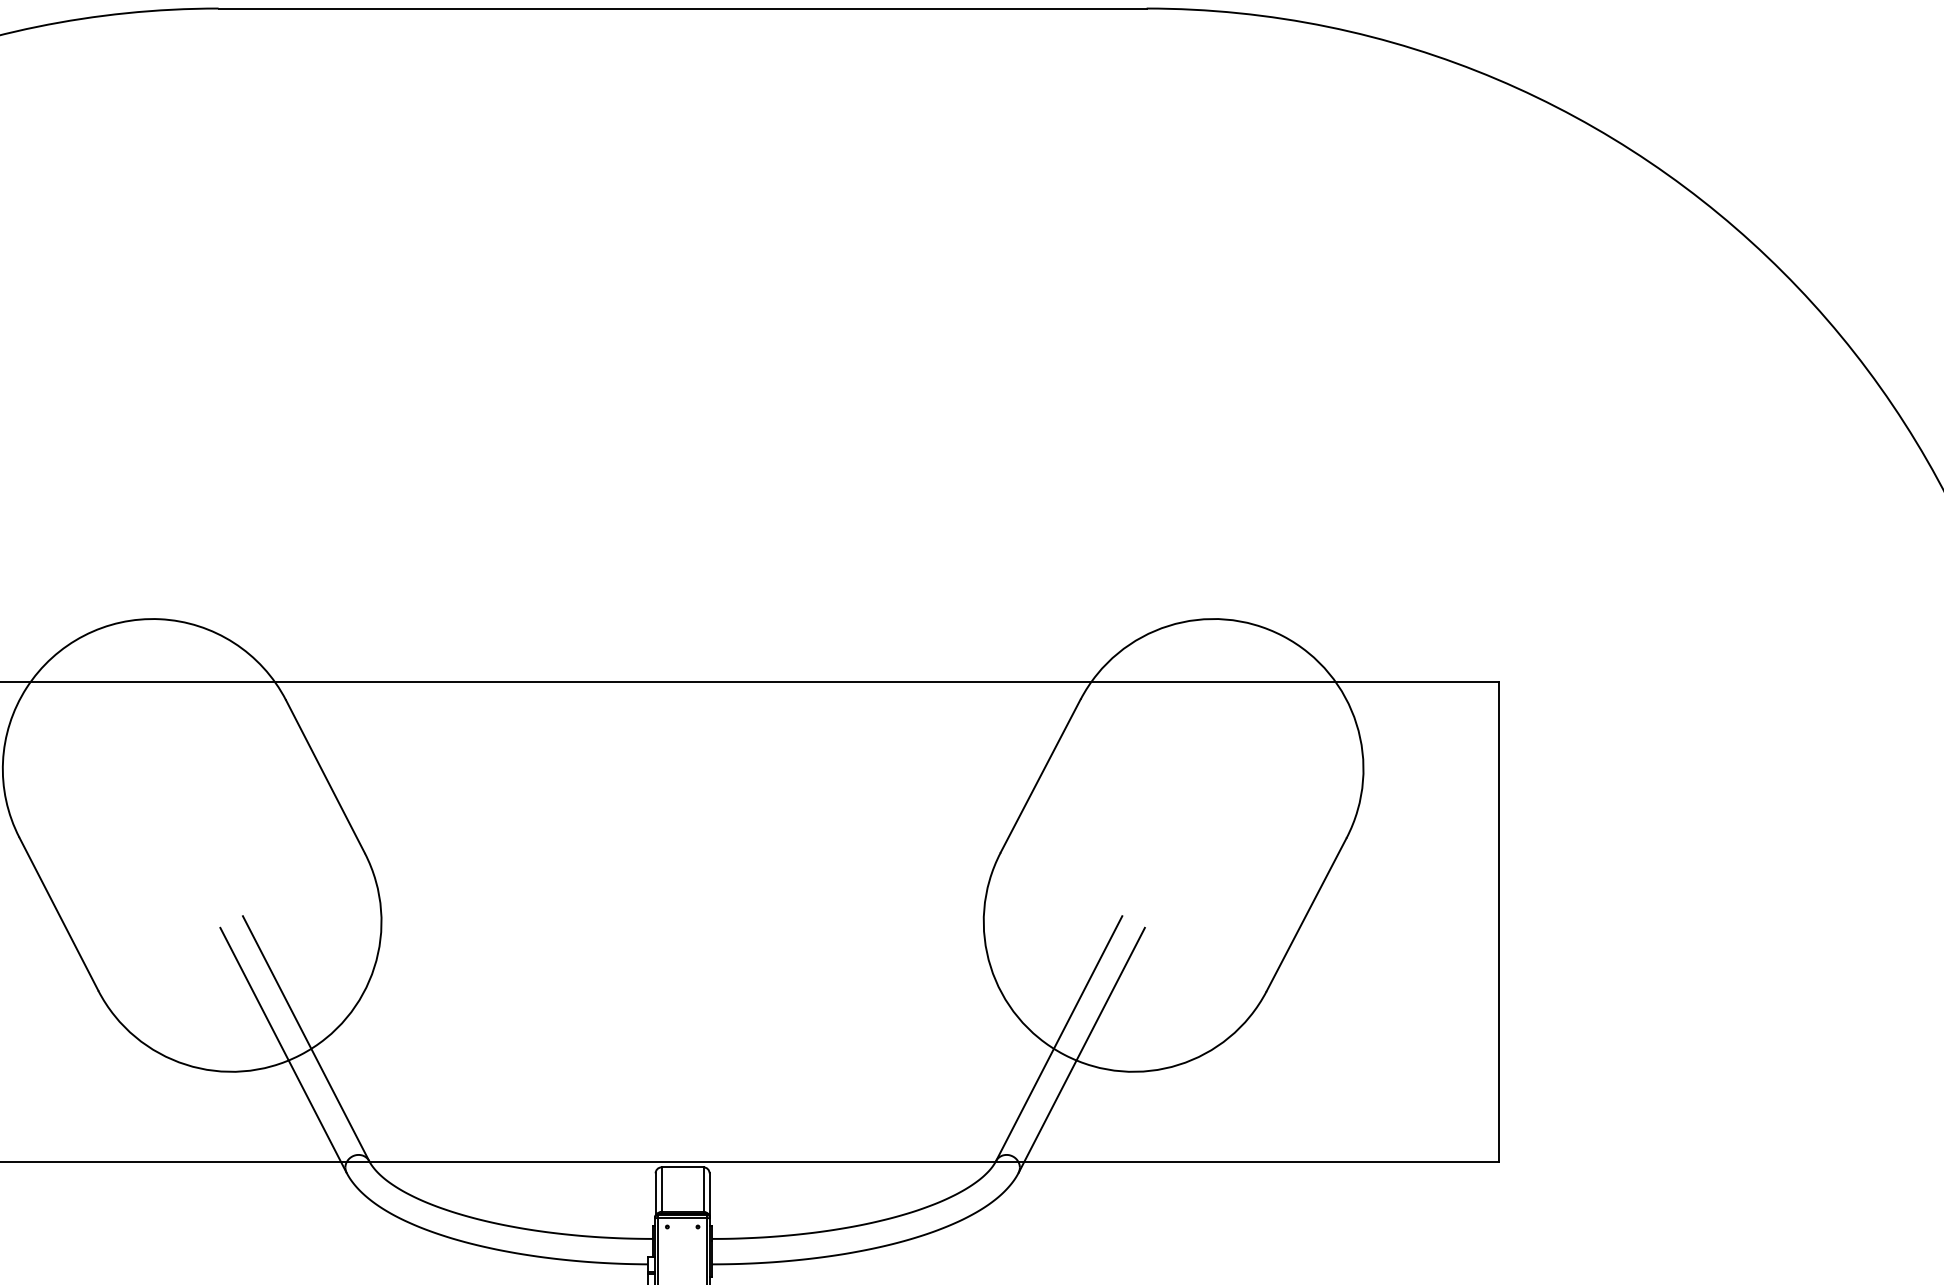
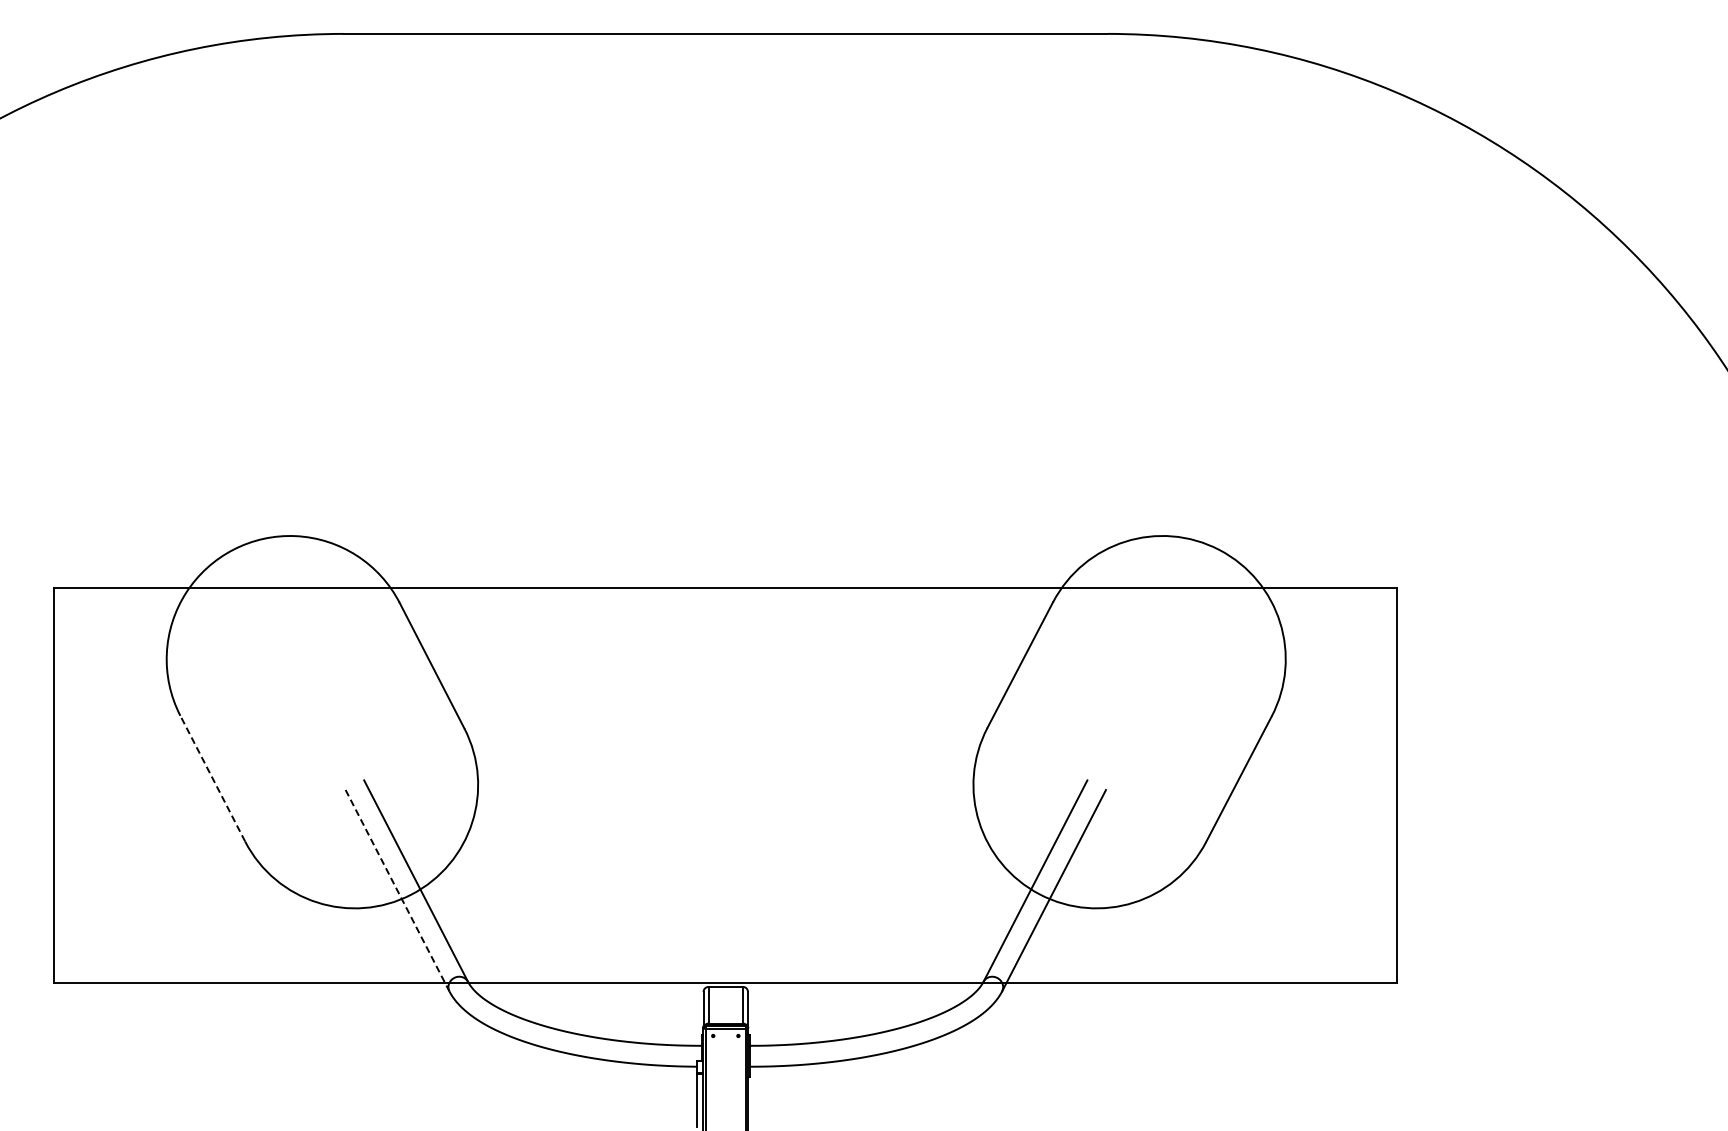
line: (58, 913) -> (212, 778), solid -> dashed
line: (283, 1051) -> (397, 891), solid -> dashed

